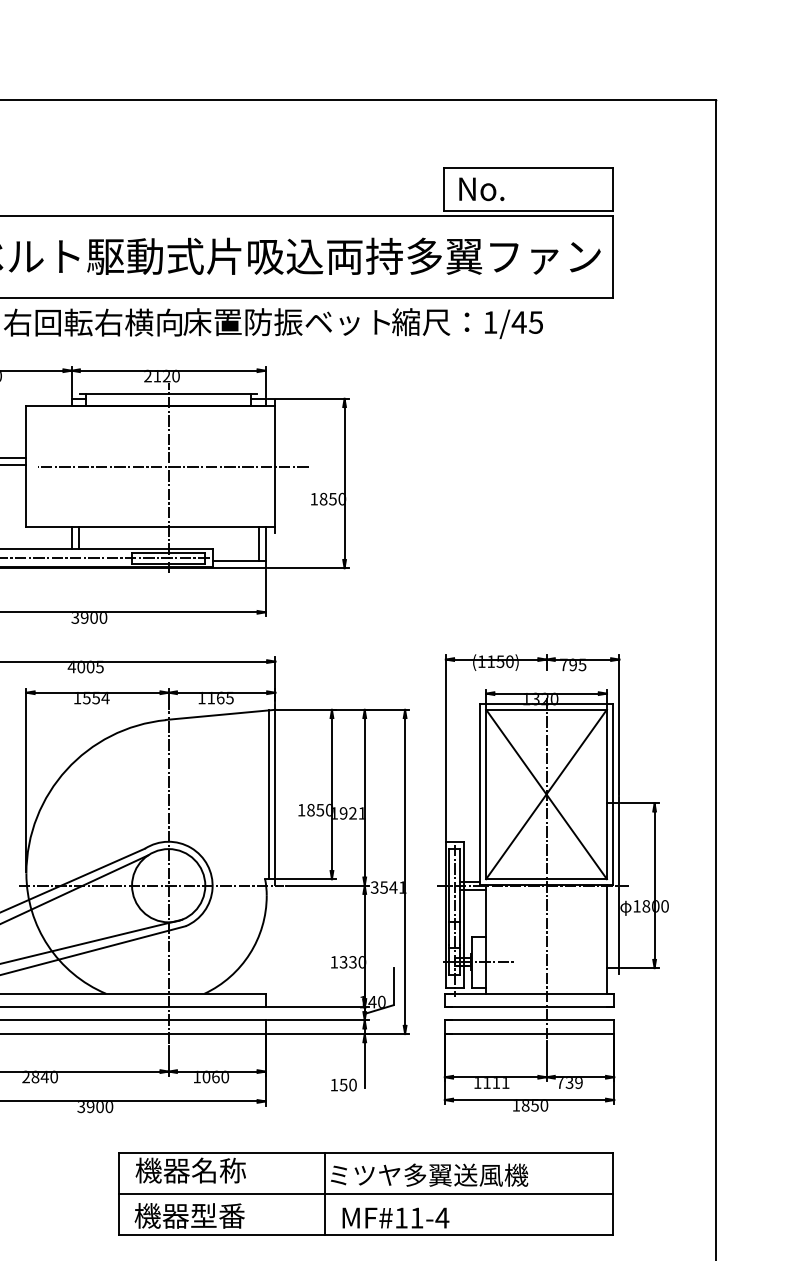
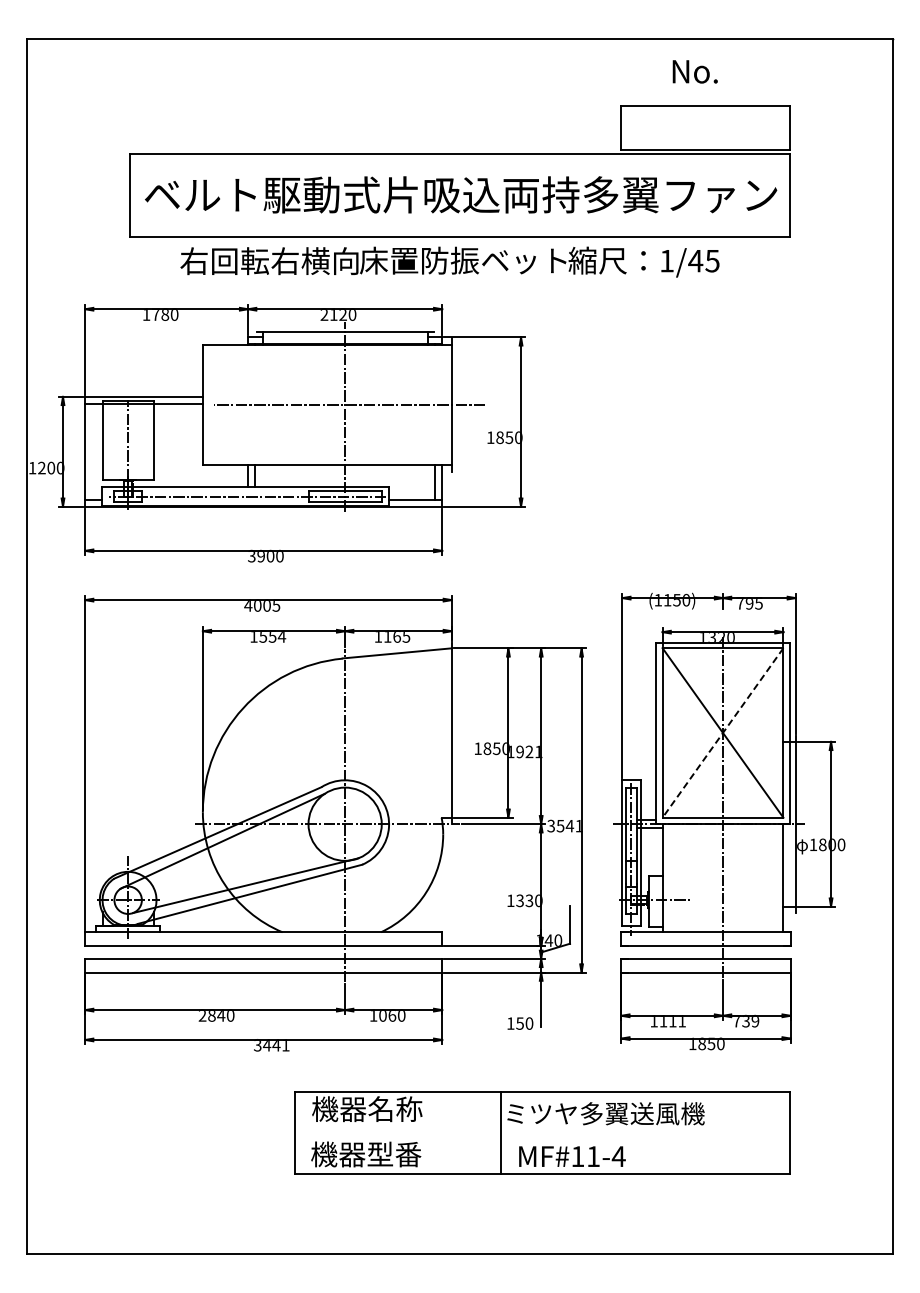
text: (481, 188) -> (694, 71), moved
line: (269, 793) -> (445, 732), removed
line: (546, 794) -> (722, 733), solid -> dashed
text: (99, 1107) -> (275, 1046), 3900 -> 3441
line: (366, 1193) -> (542, 1132), removed

